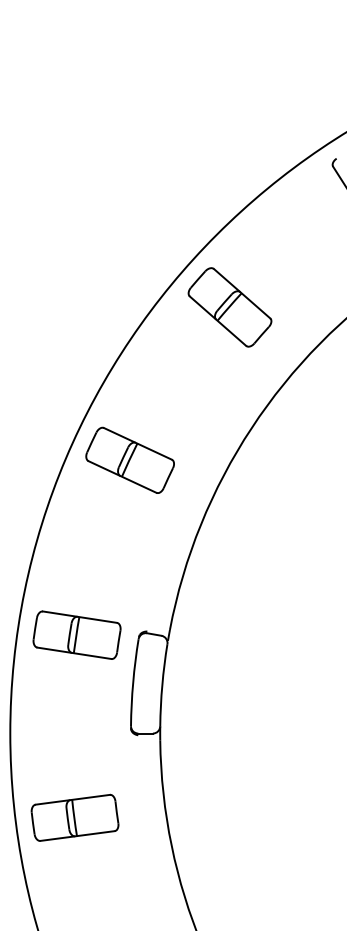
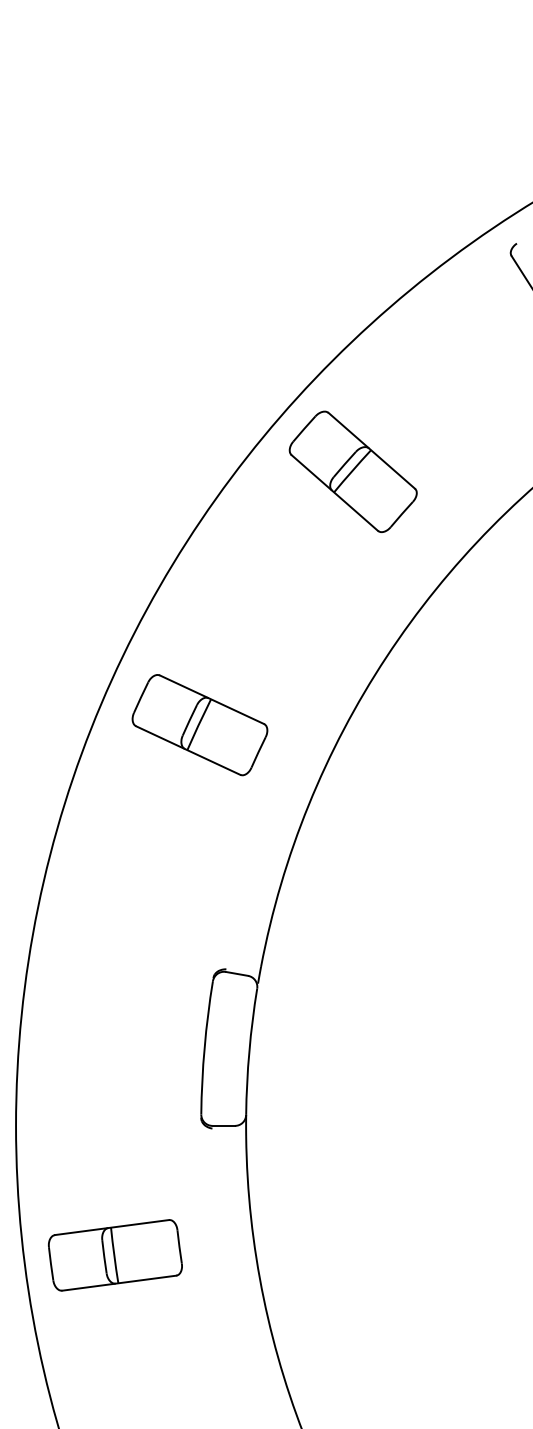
part: (129, 459) -> (198, 723), moved
part: (76, 634) -> (117, 973), removed

